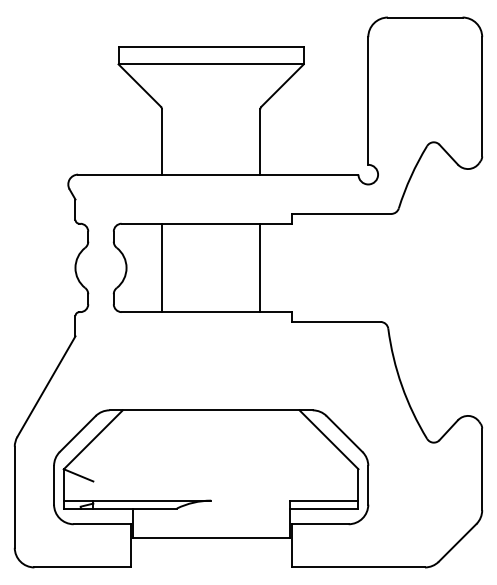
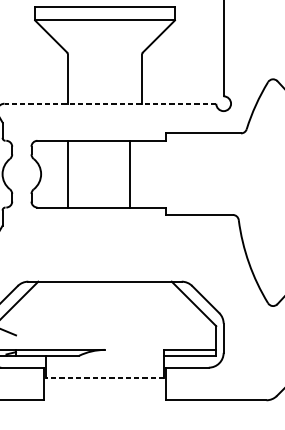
line: (217, 174) -> (109, 103), solid -> dashed
line: (260, 267) -> (130, 173), moved
line: (211, 537) -> (105, 377), solid -> dashed

